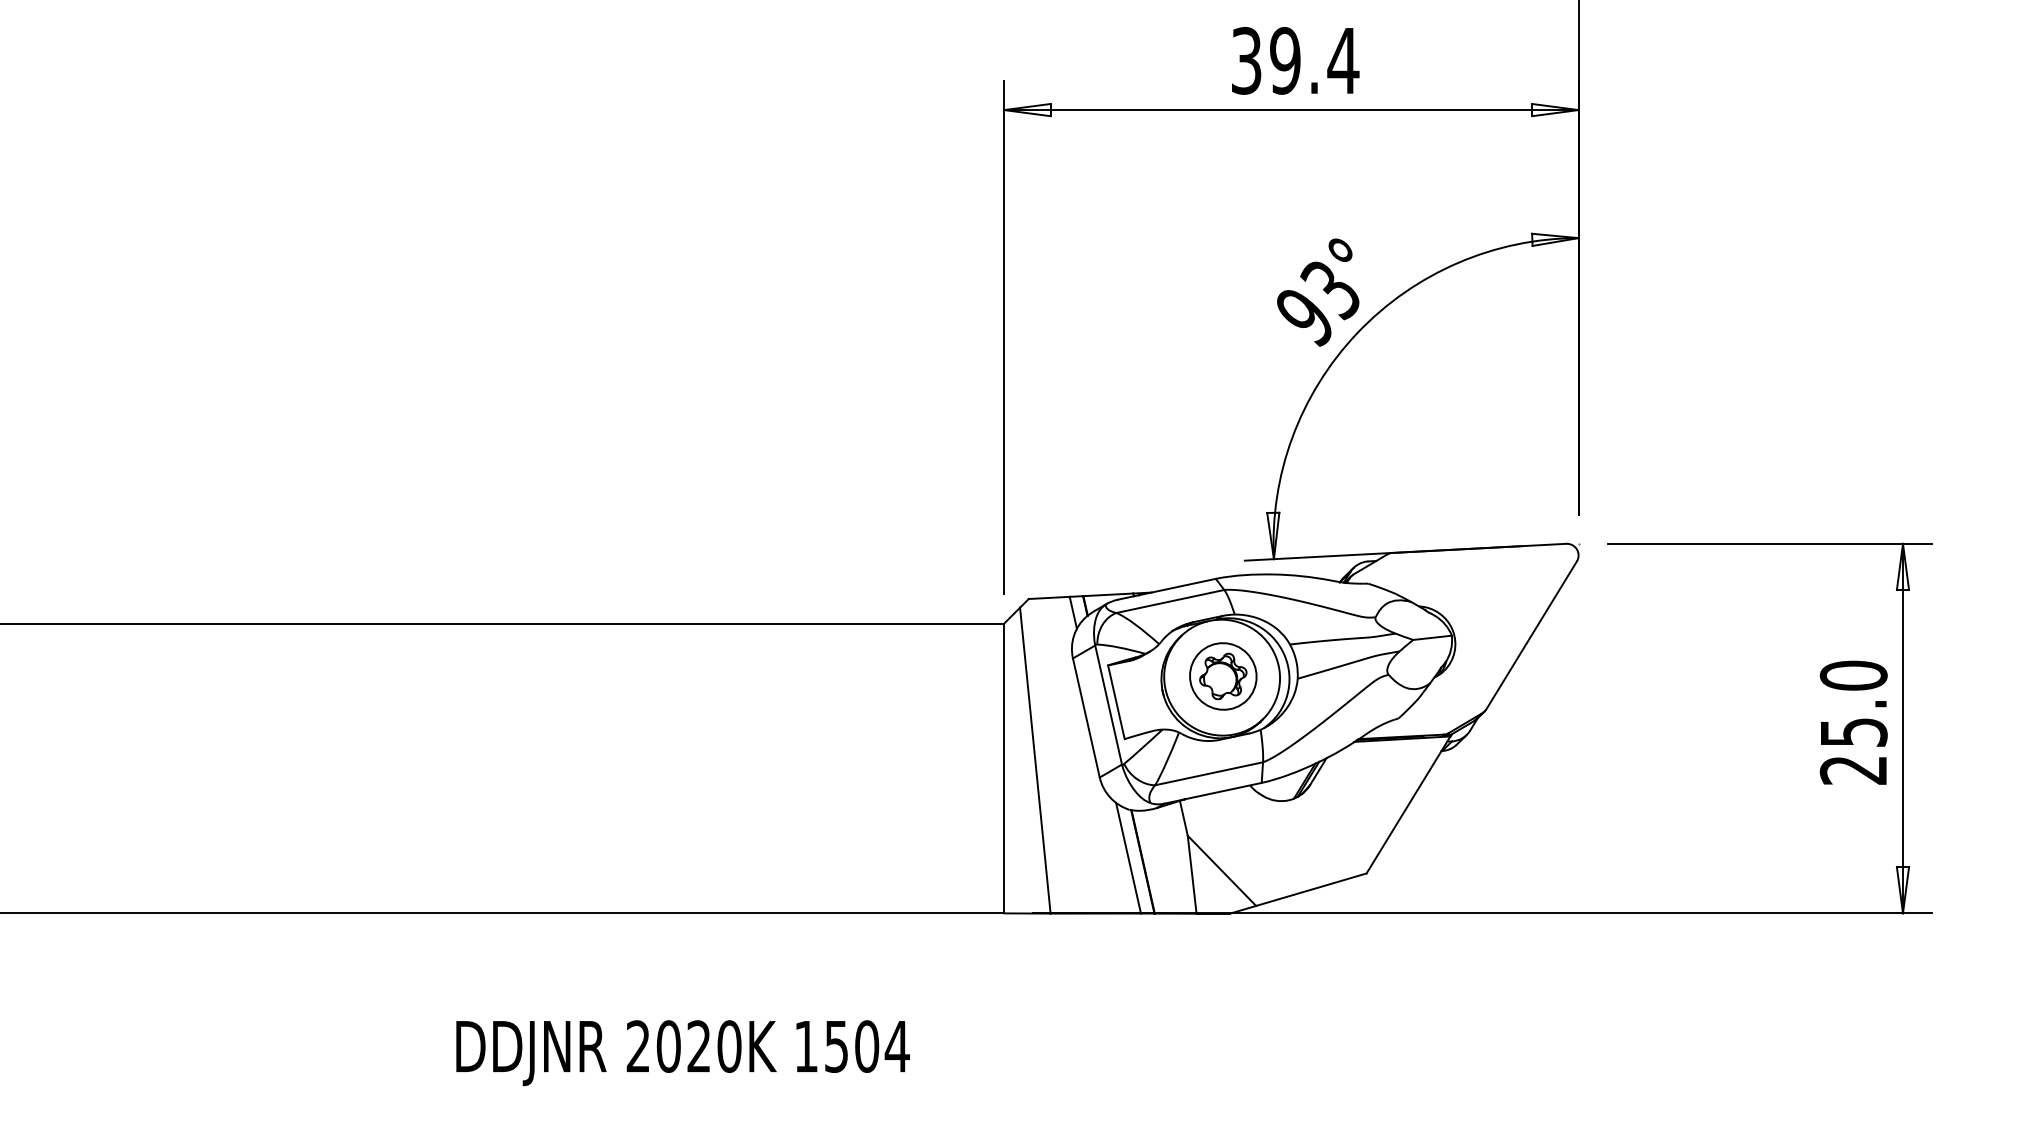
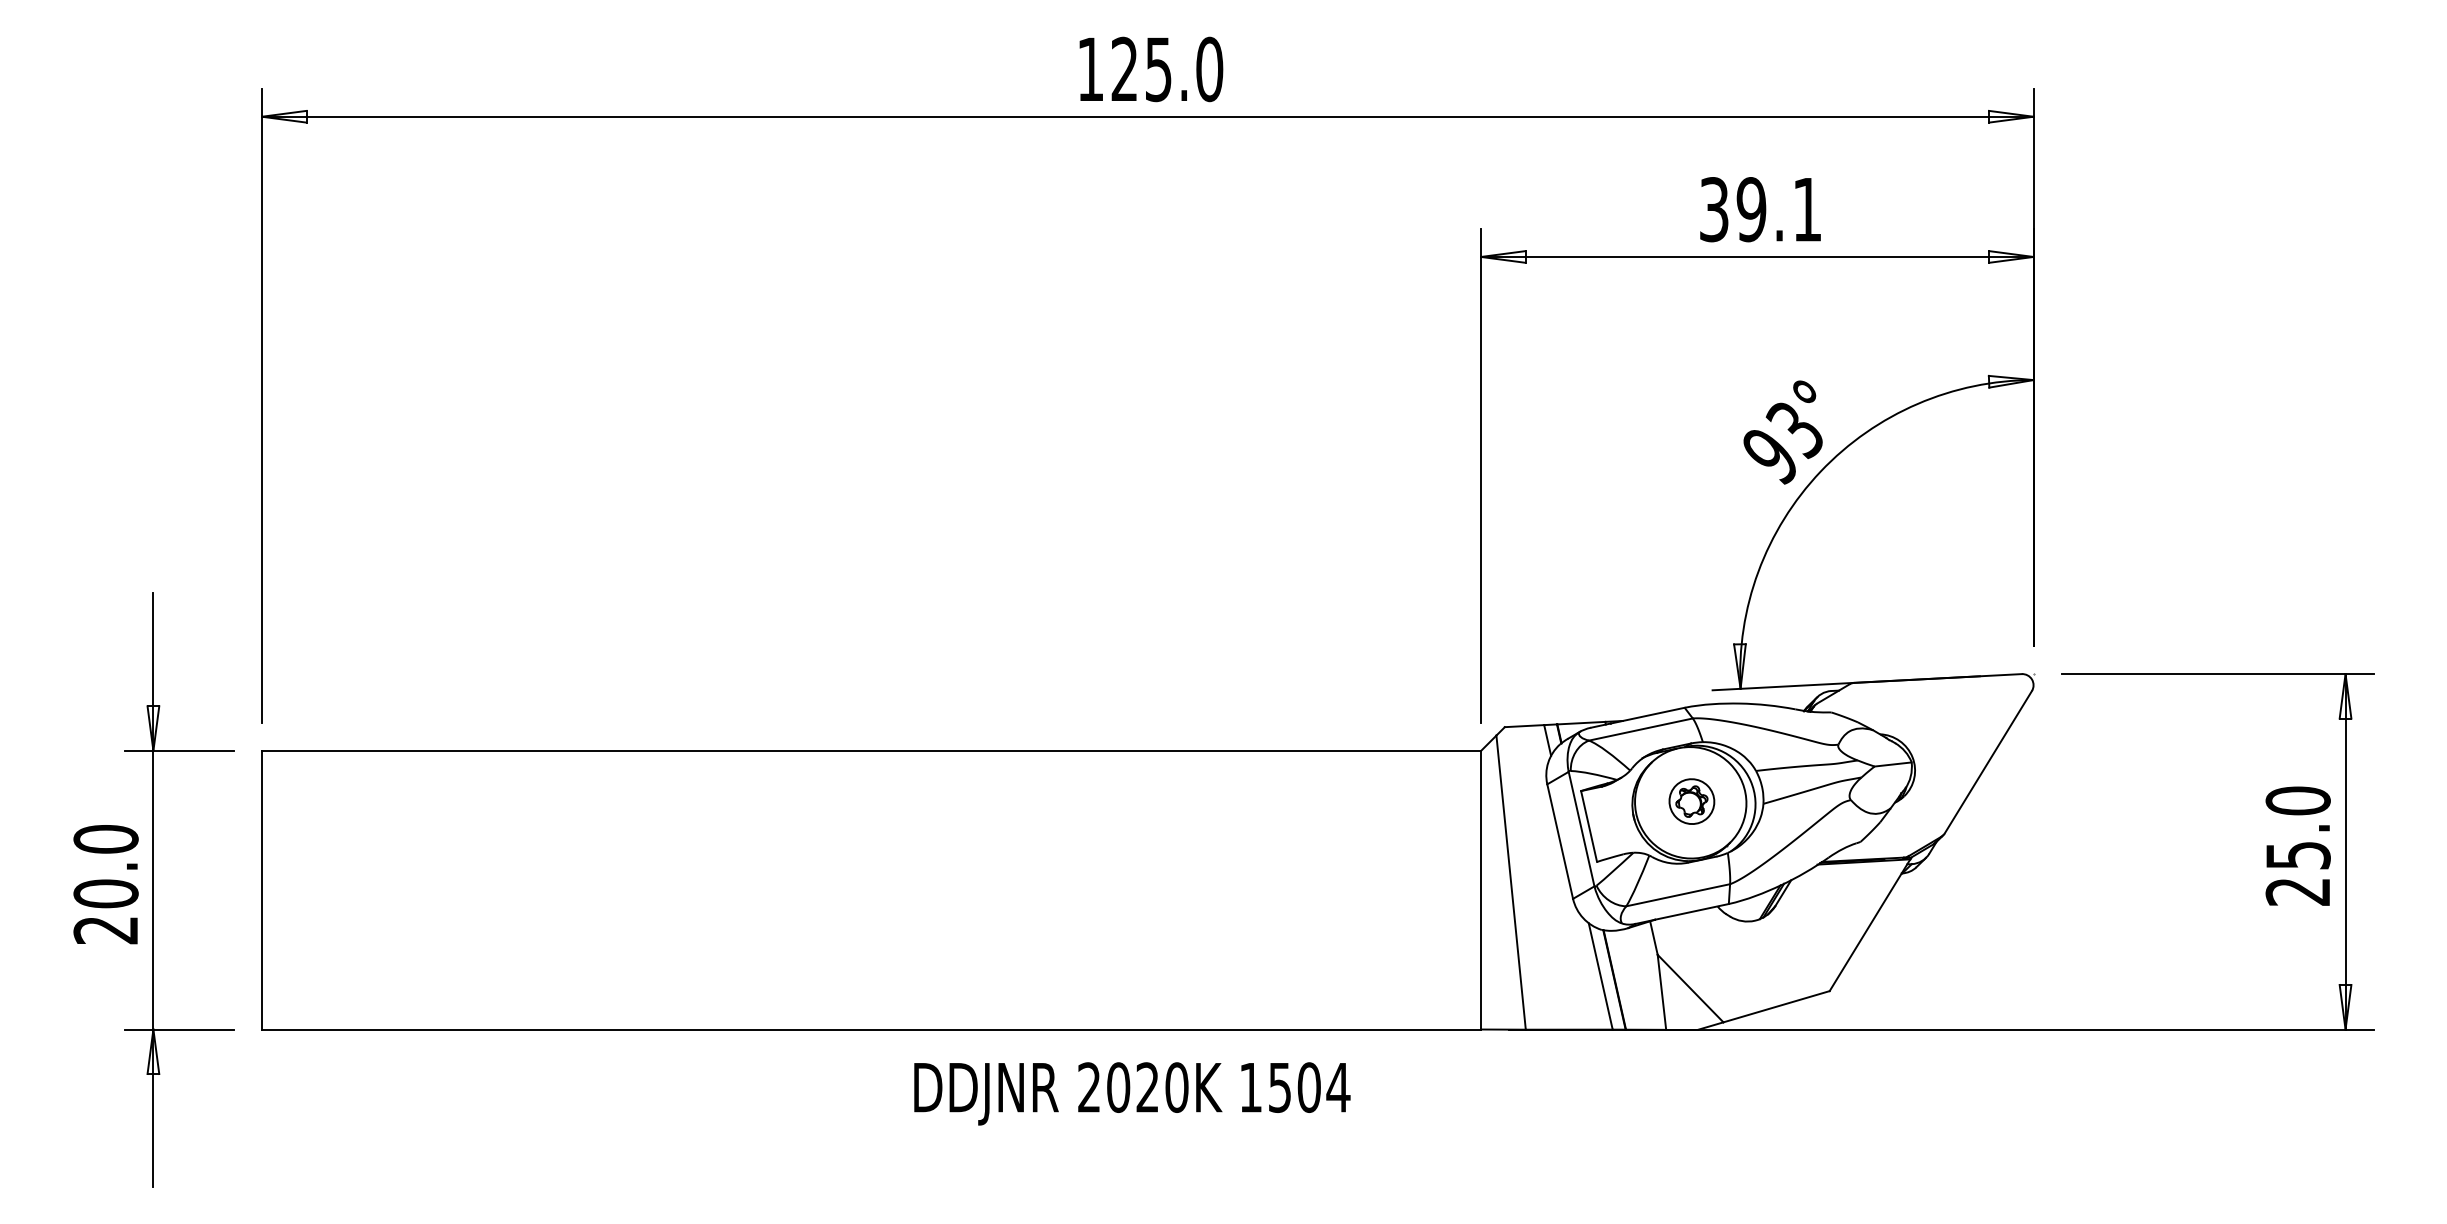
text: (1342, 60) -> (1806, 209), 39.4 -> 39.1
part: (1222, 676) -> (1691, 801), size x0.7
text: (683, 1052) -> (1132, 1093), moved

